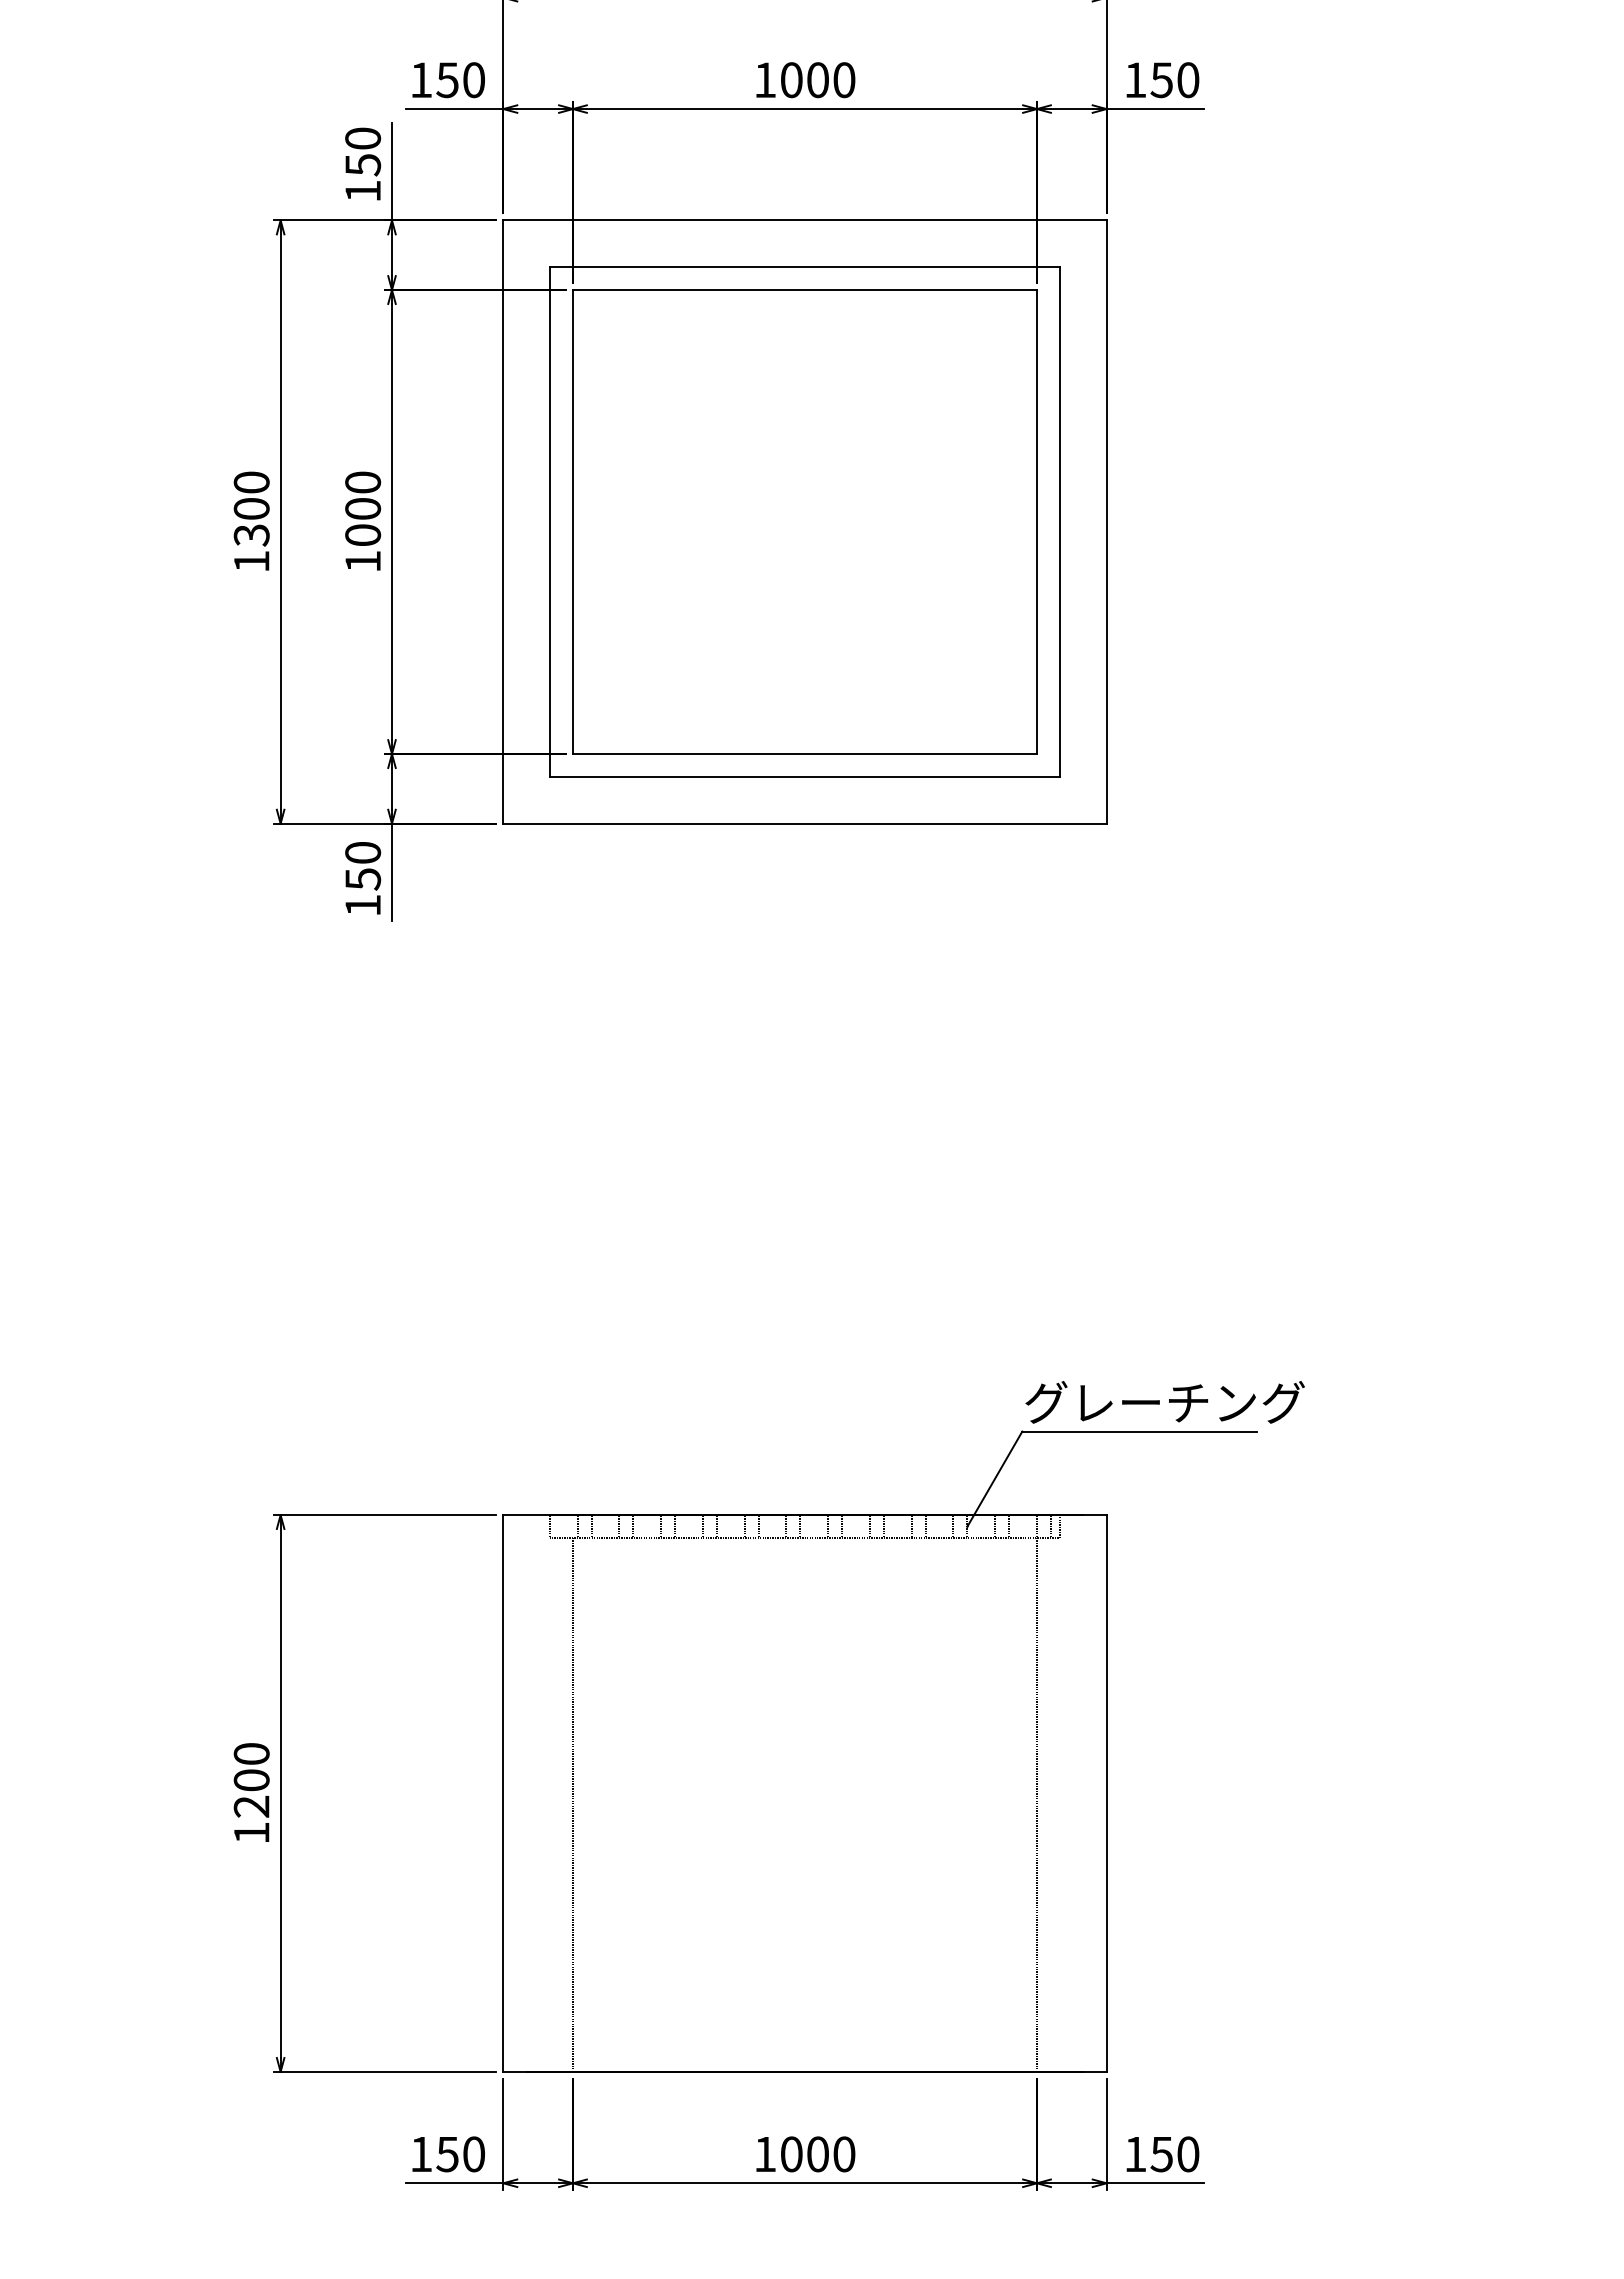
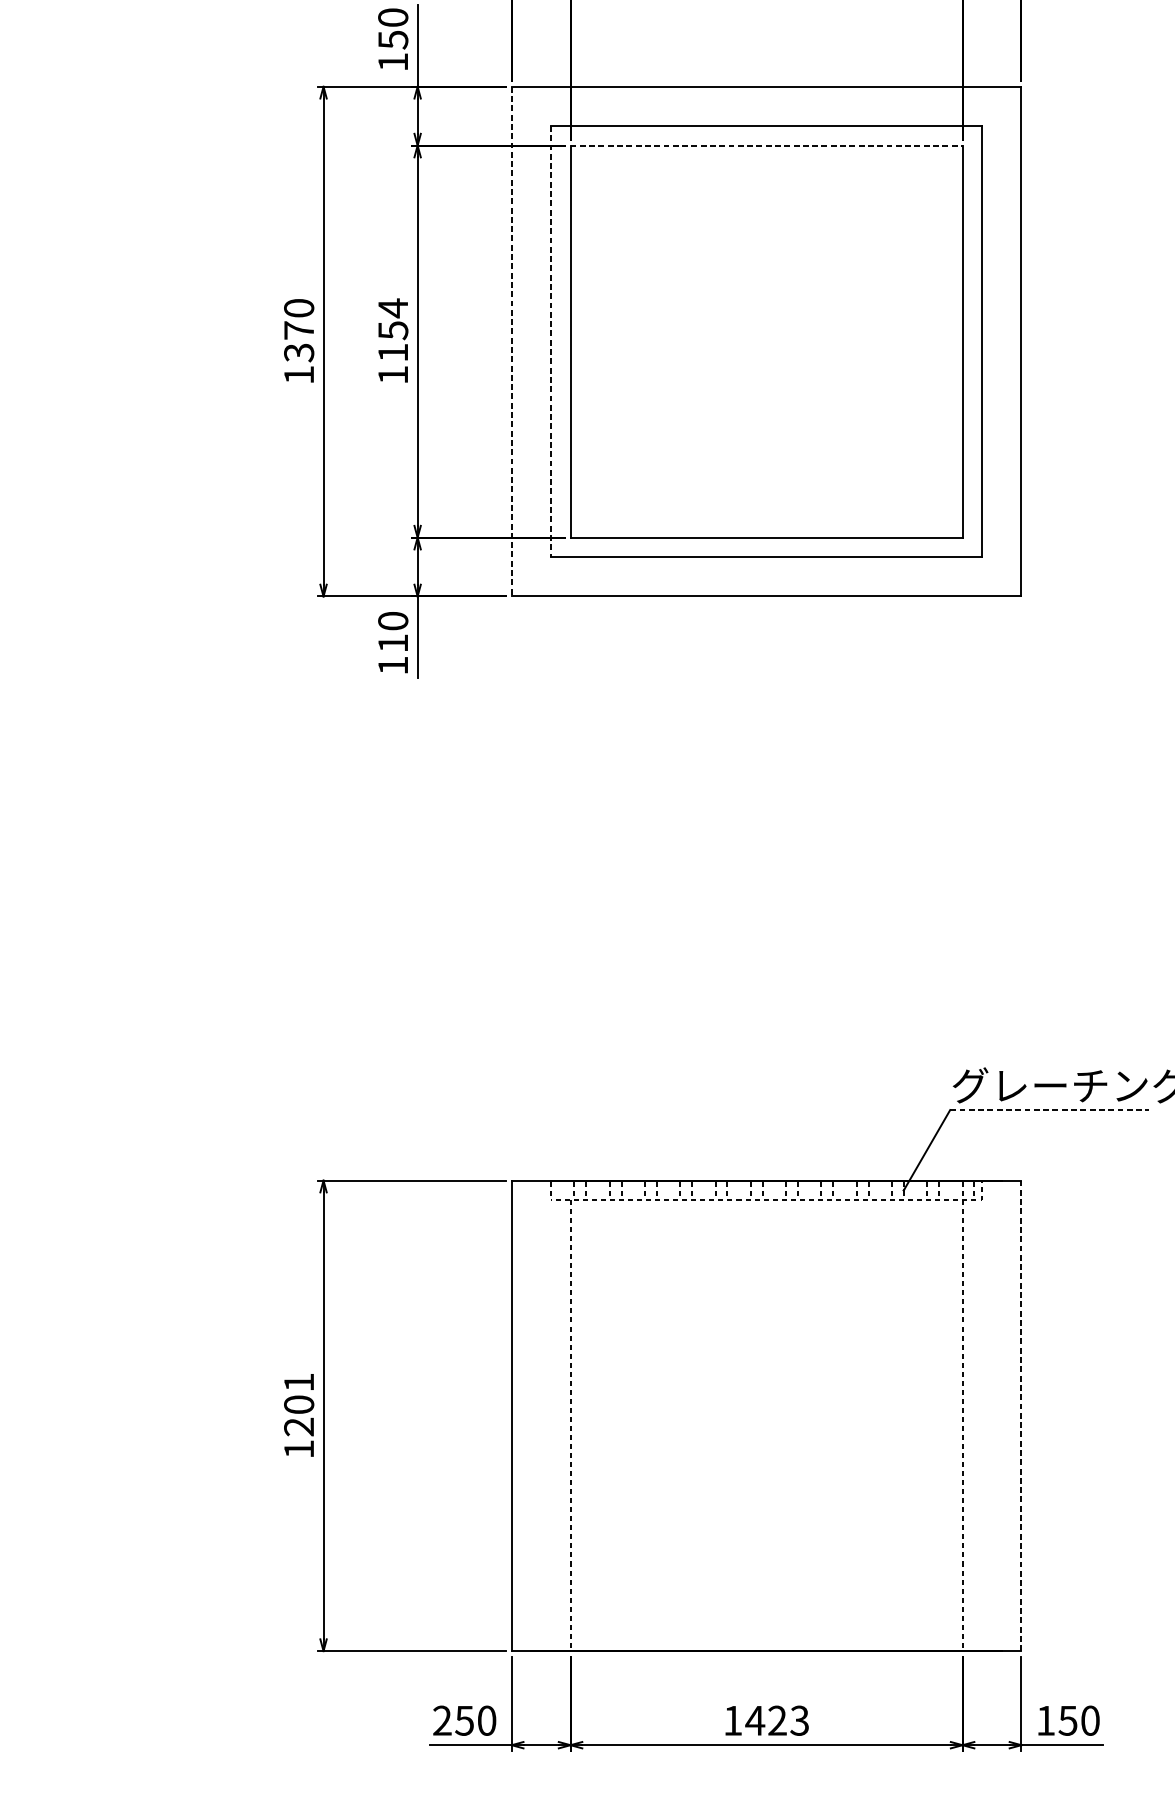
line: (805, 290) -> (767, 145), solid -> dashed
text: (363, 507) -> (393, 329), 1000 -> 1154
text: (251, 508) -> (298, 330), 1300 -> 1370
line: (503, 522) -> (511, 342), solid -> dashed
line: (549, 522) -> (550, 342), solid -> dashed
text: (363, 879) -> (393, 643), 150 -> 110
line: (1140, 1431) -> (1050, 1110), solid -> dashed
text: (251, 1753) -> (298, 1382), 1200 -> 1201
line: (1106, 1793) -> (1021, 1415), solid -> dashed
text: (421, 2153) -> (442, 1720), 150 -> 250
text: (817, 2154) -> (777, 1720), 1000 -> 1423

